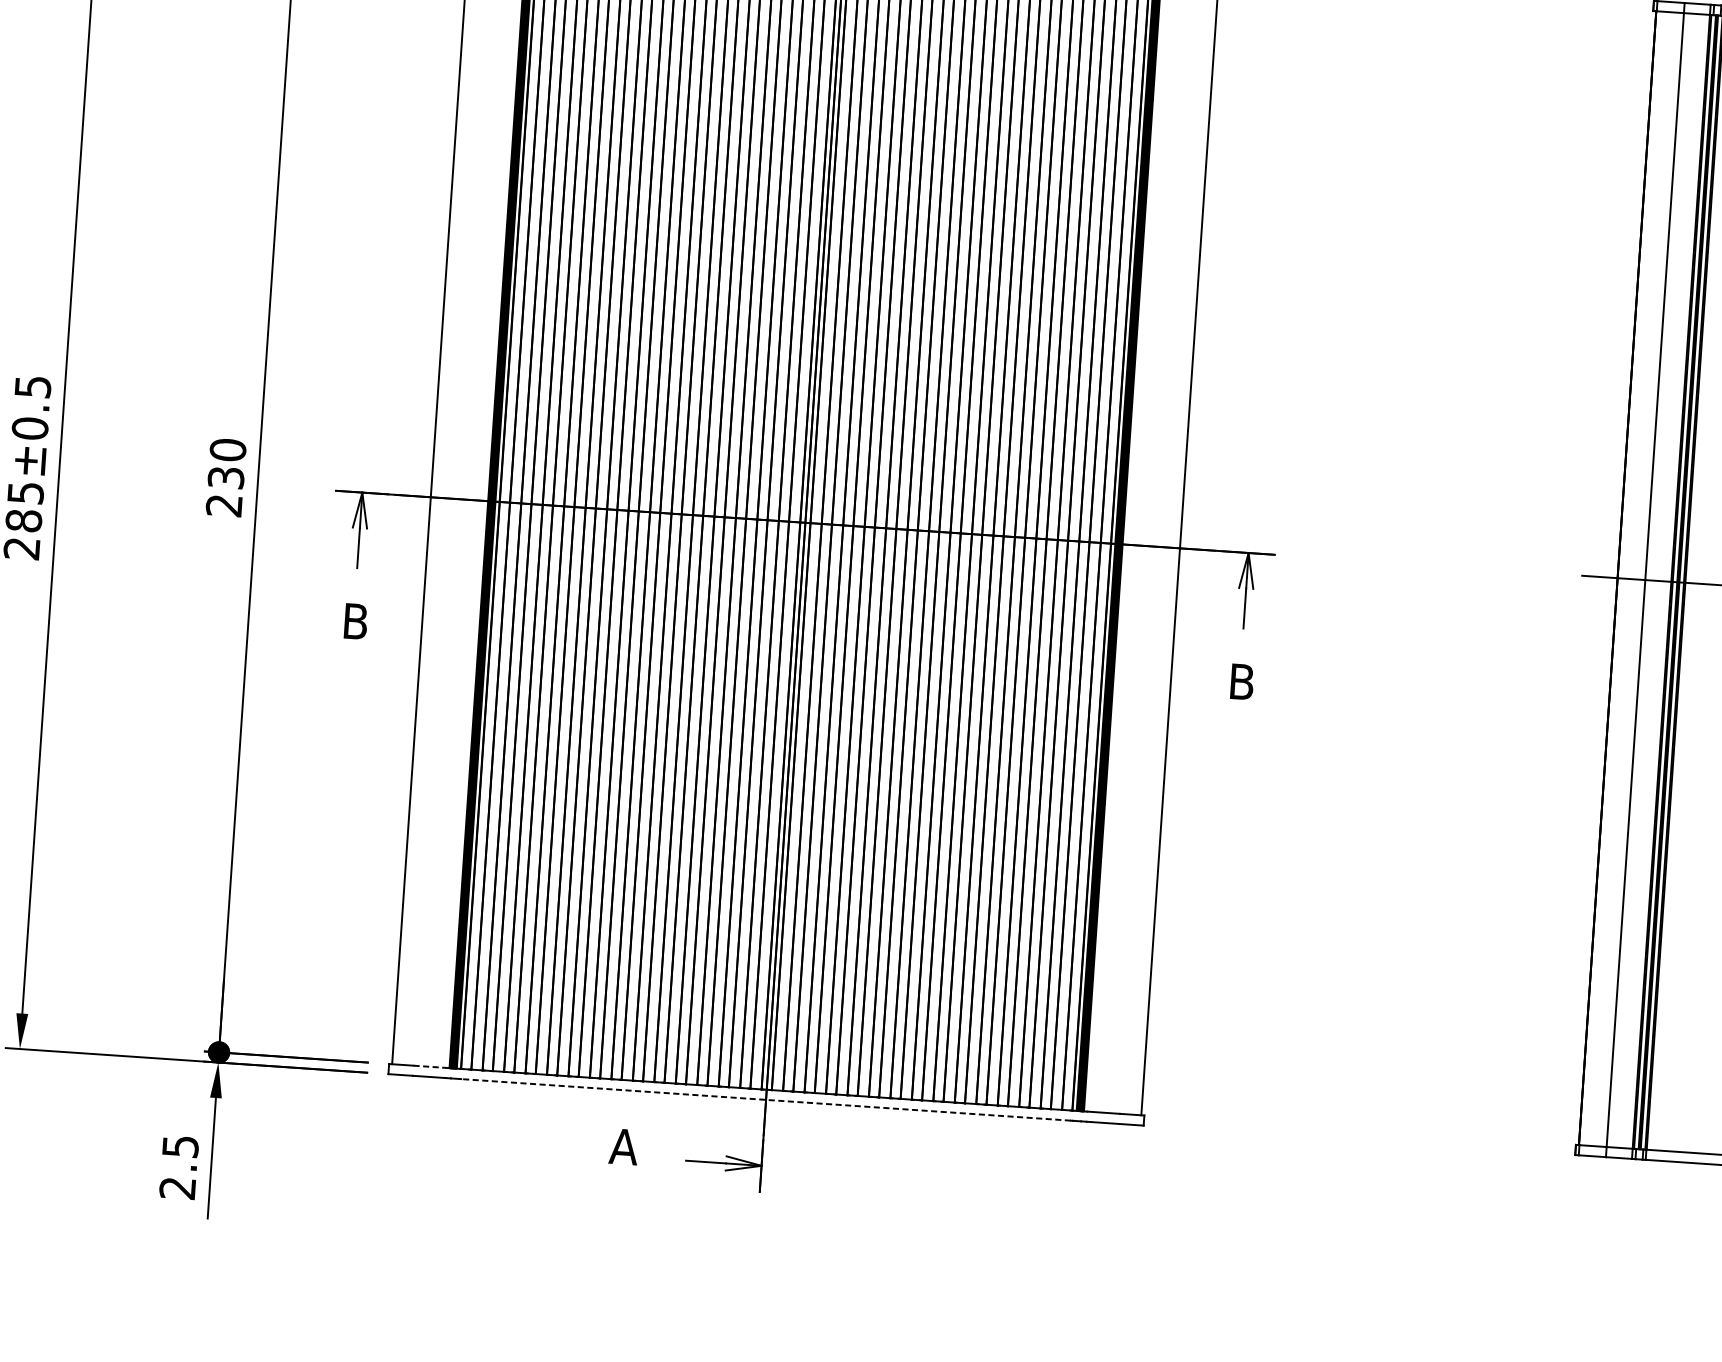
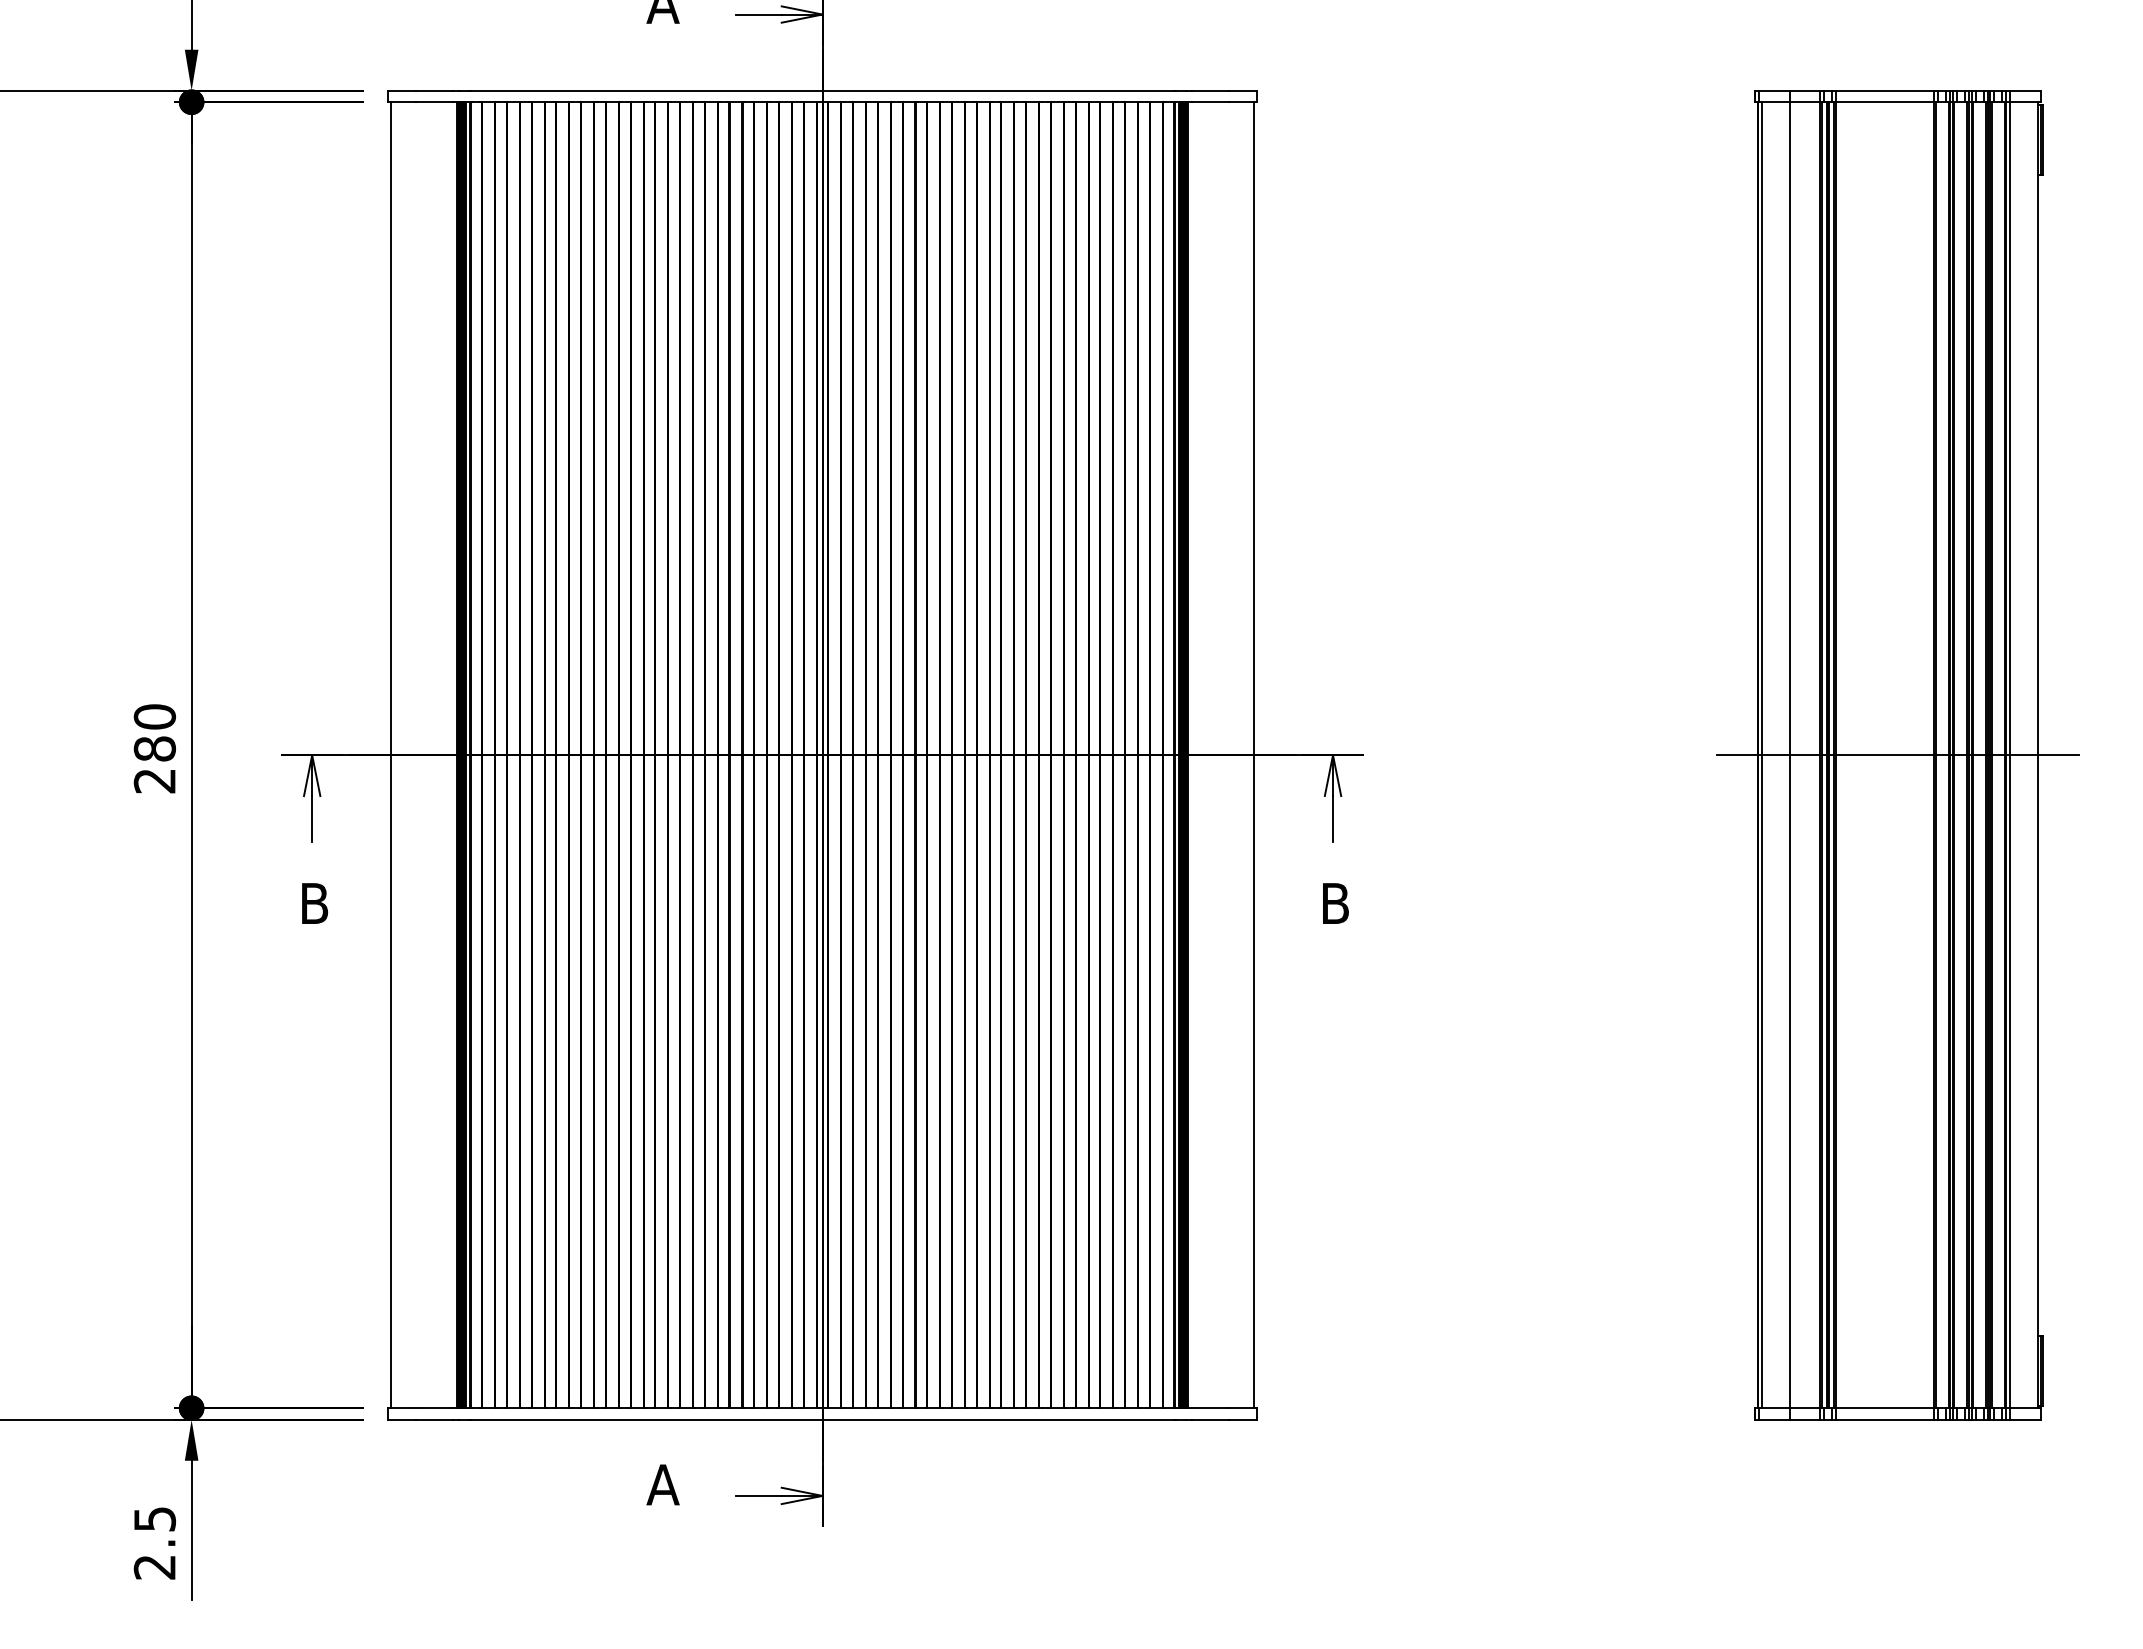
text: (225, 477) -> (154, 748), 230 -> 280
line: (1621, 578) -> (1762, 755), added
line: (429, 1066) -> (434, 1408), dashed -> solid
line: (766, 1099) -> (822, 1419), dashed -> solid

